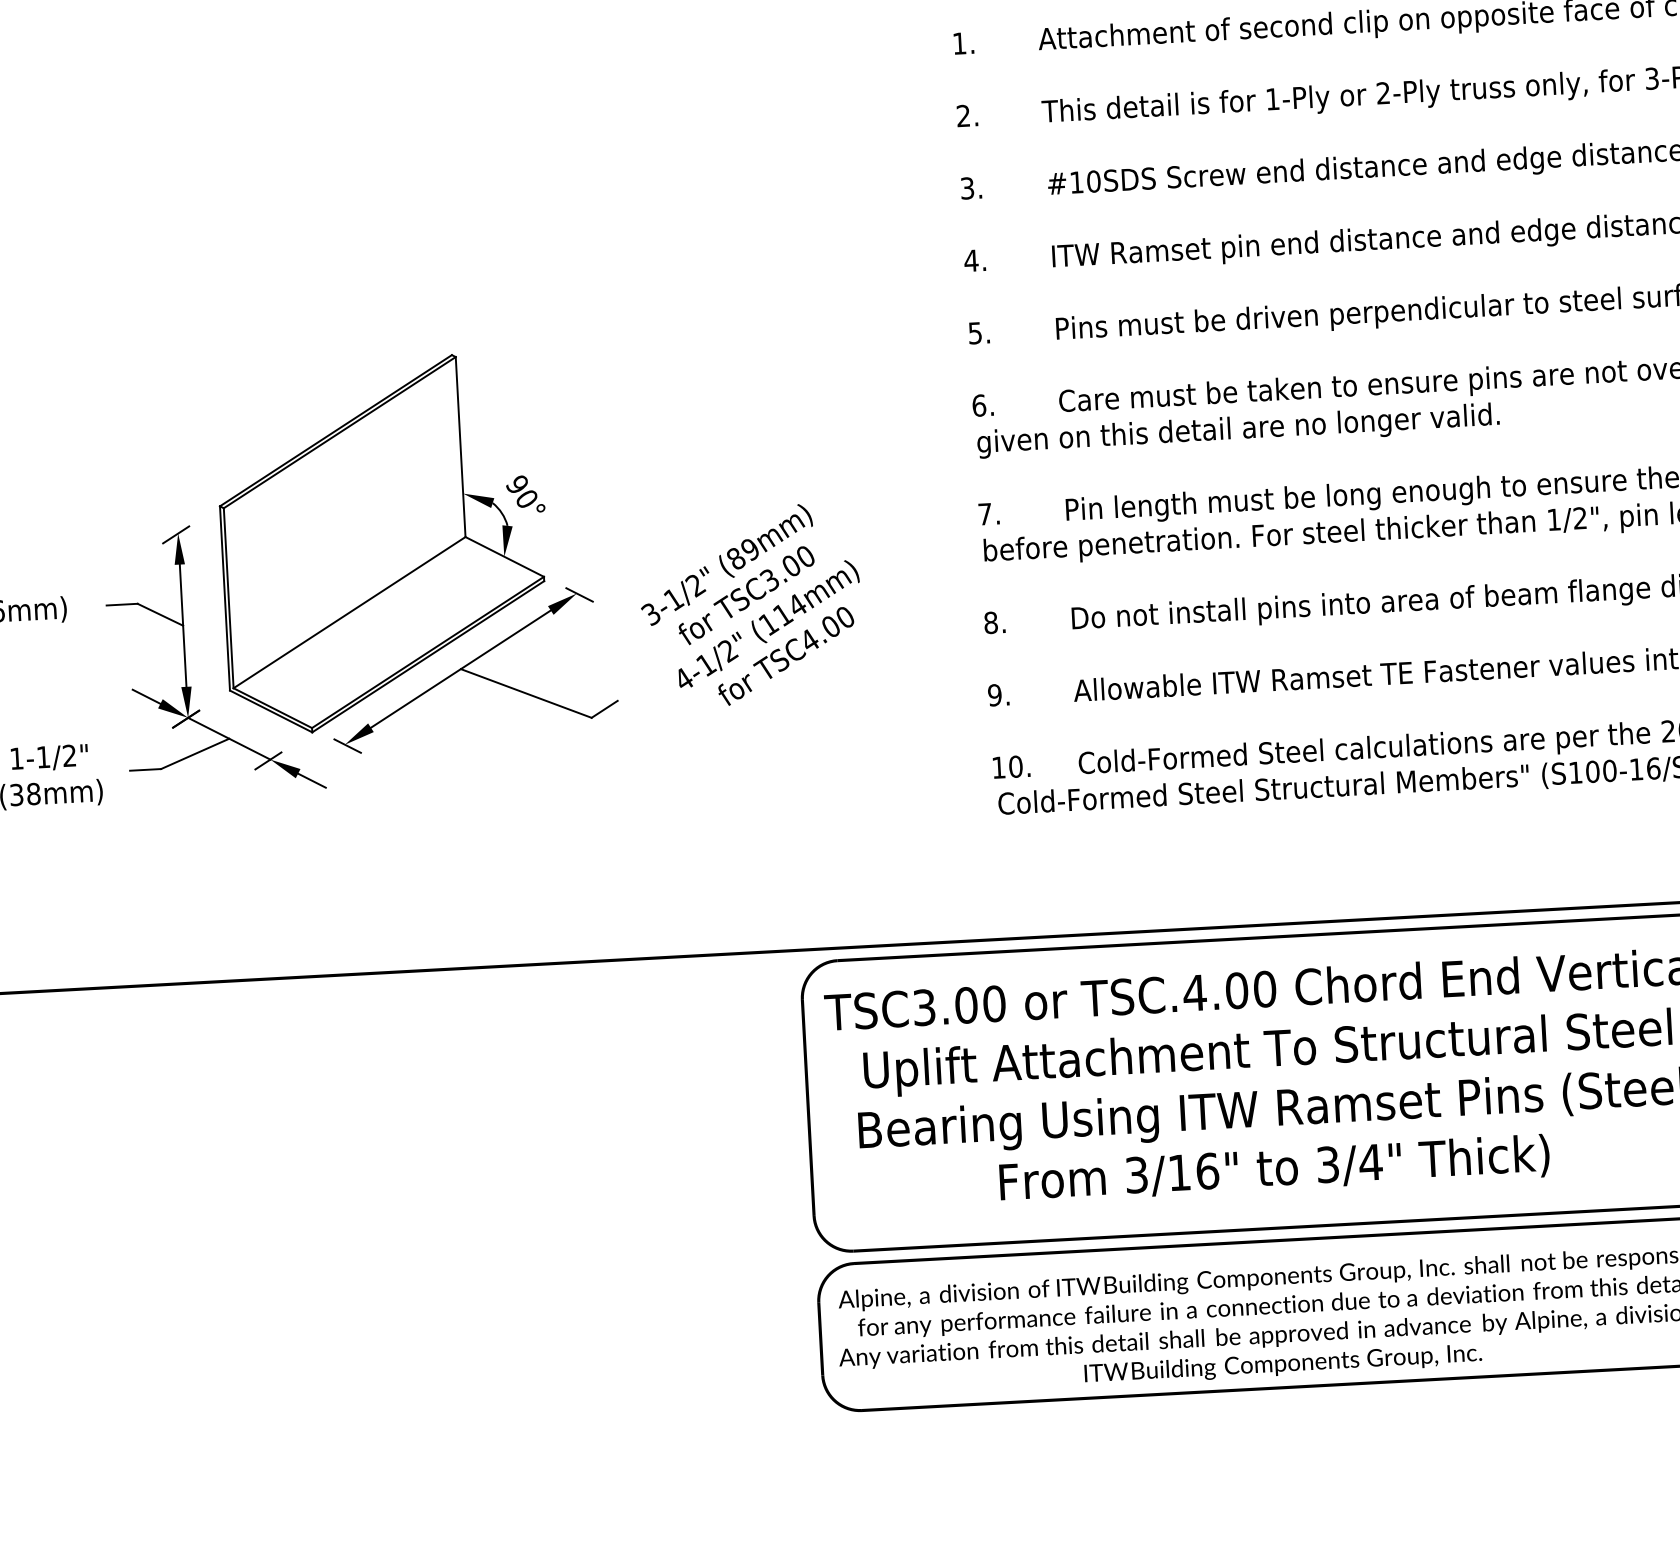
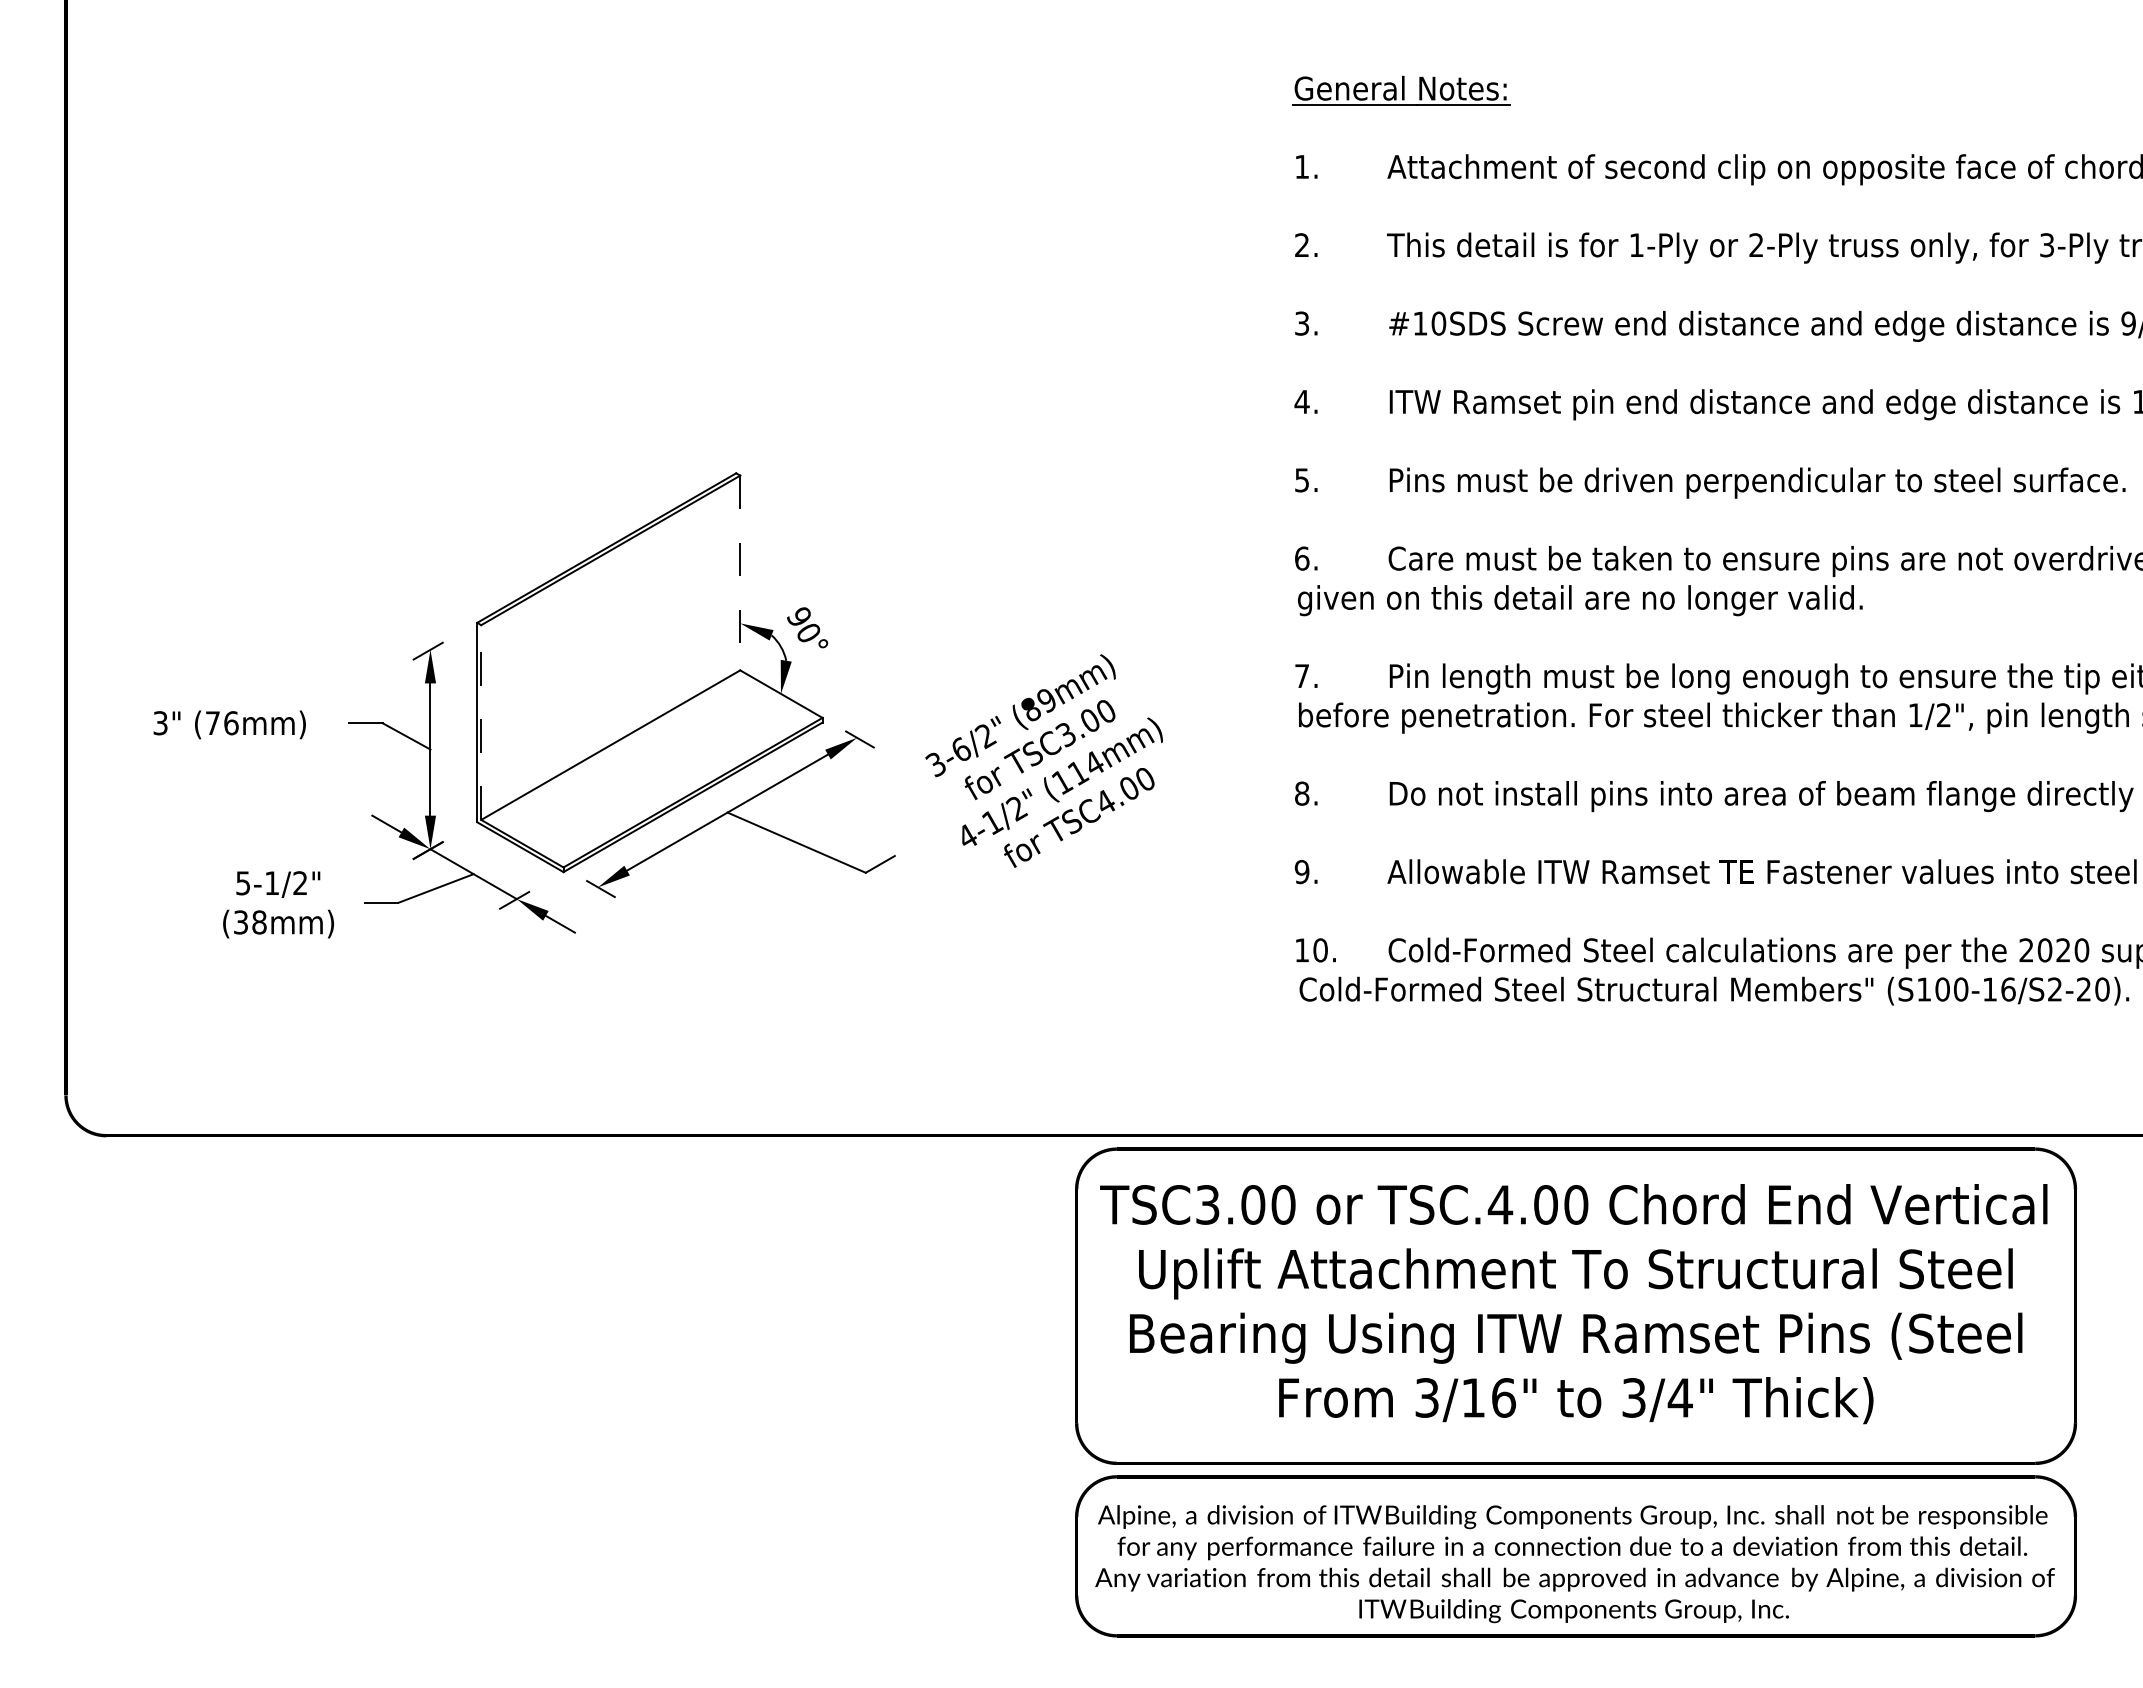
line: (460, 447) -> (740, 573), solid -> dashed
line: (228, 598) -> (481, 722), solid -> dashed
text: (673, 599) -> (961, 749), 3-1/2" -> 3-6/2"
text: (16, 758) -> (242, 883), 1-1/2" -> 5-1/2"

